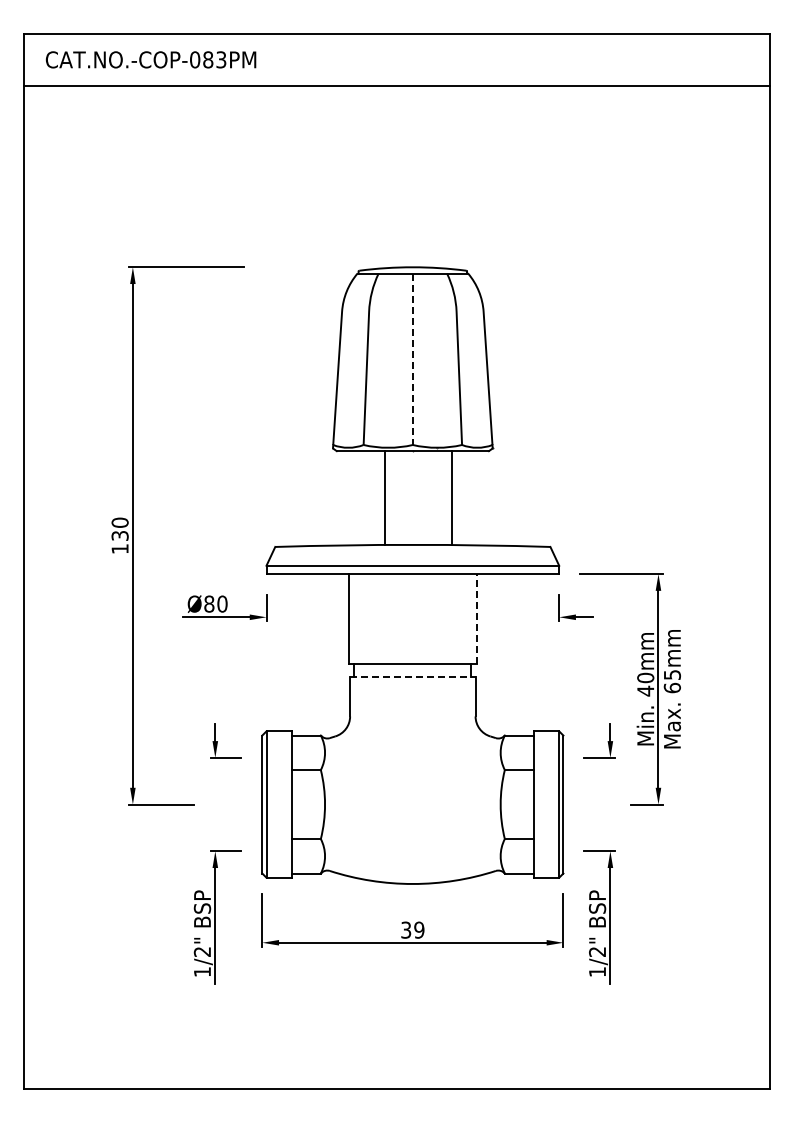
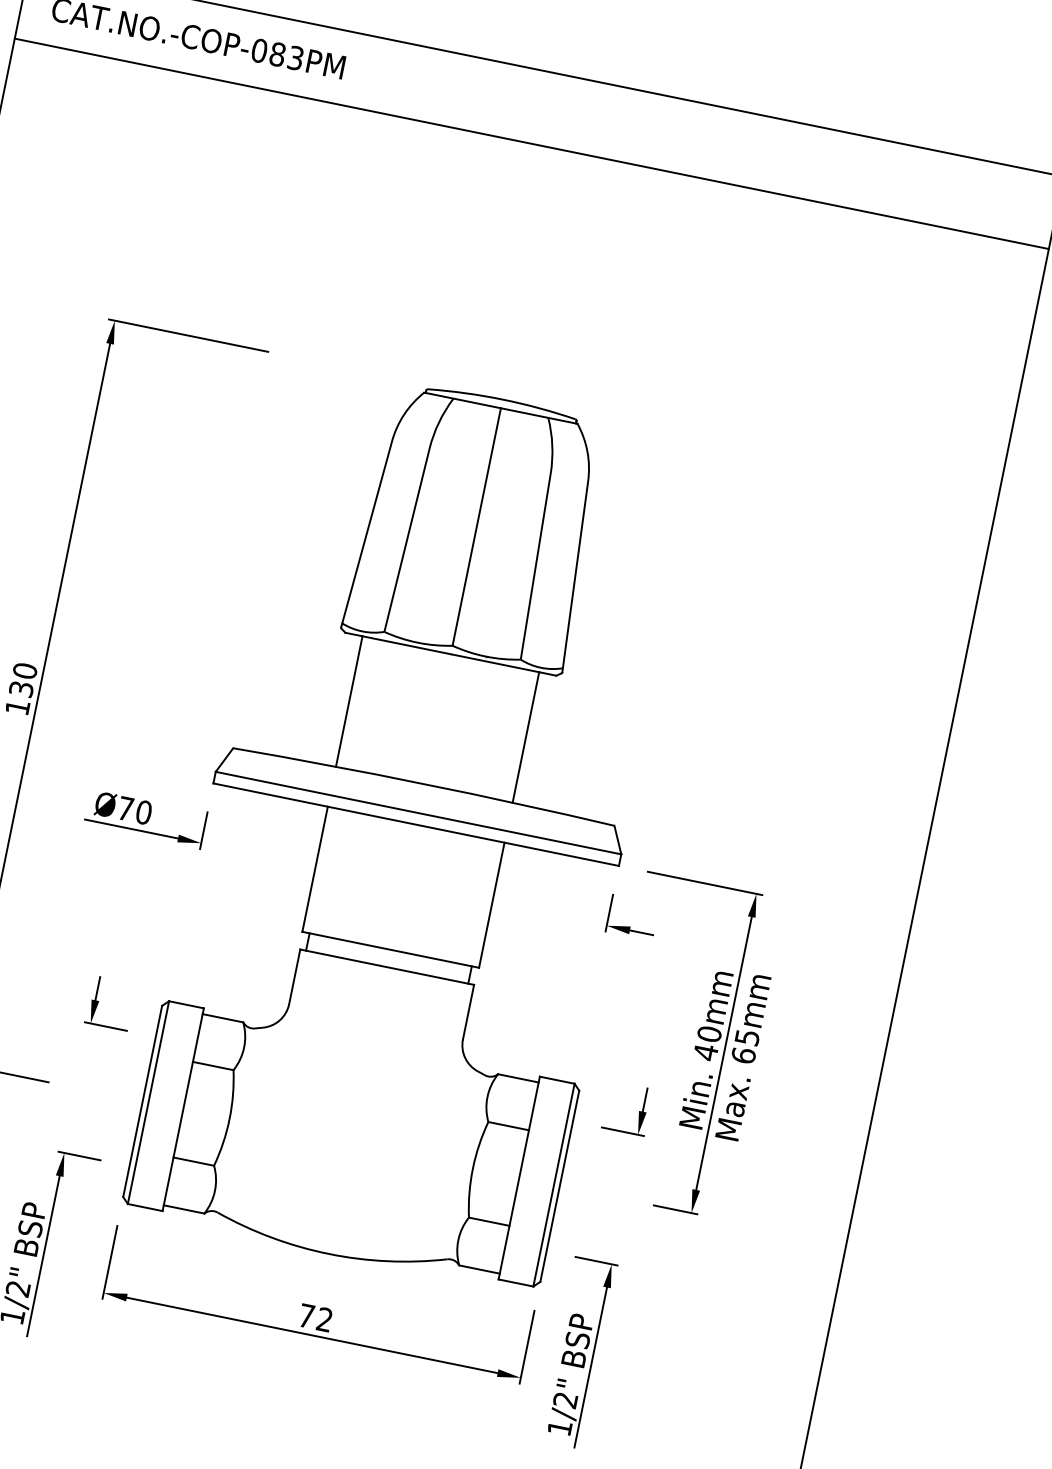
line: (412, 359) -> (476, 527), dashed -> solid
line: (385, 498) -> (349, 702), moved
line: (451, 498) -> (525, 737), moved
text: (209, 603) -> (126, 808), Ø80 -> Ø70
line: (476, 618) -> (491, 904), dashed -> solid
line: (412, 677) -> (386, 967), dashed -> solid
text: (412, 929) -> (315, 1316), 39 -> 72

